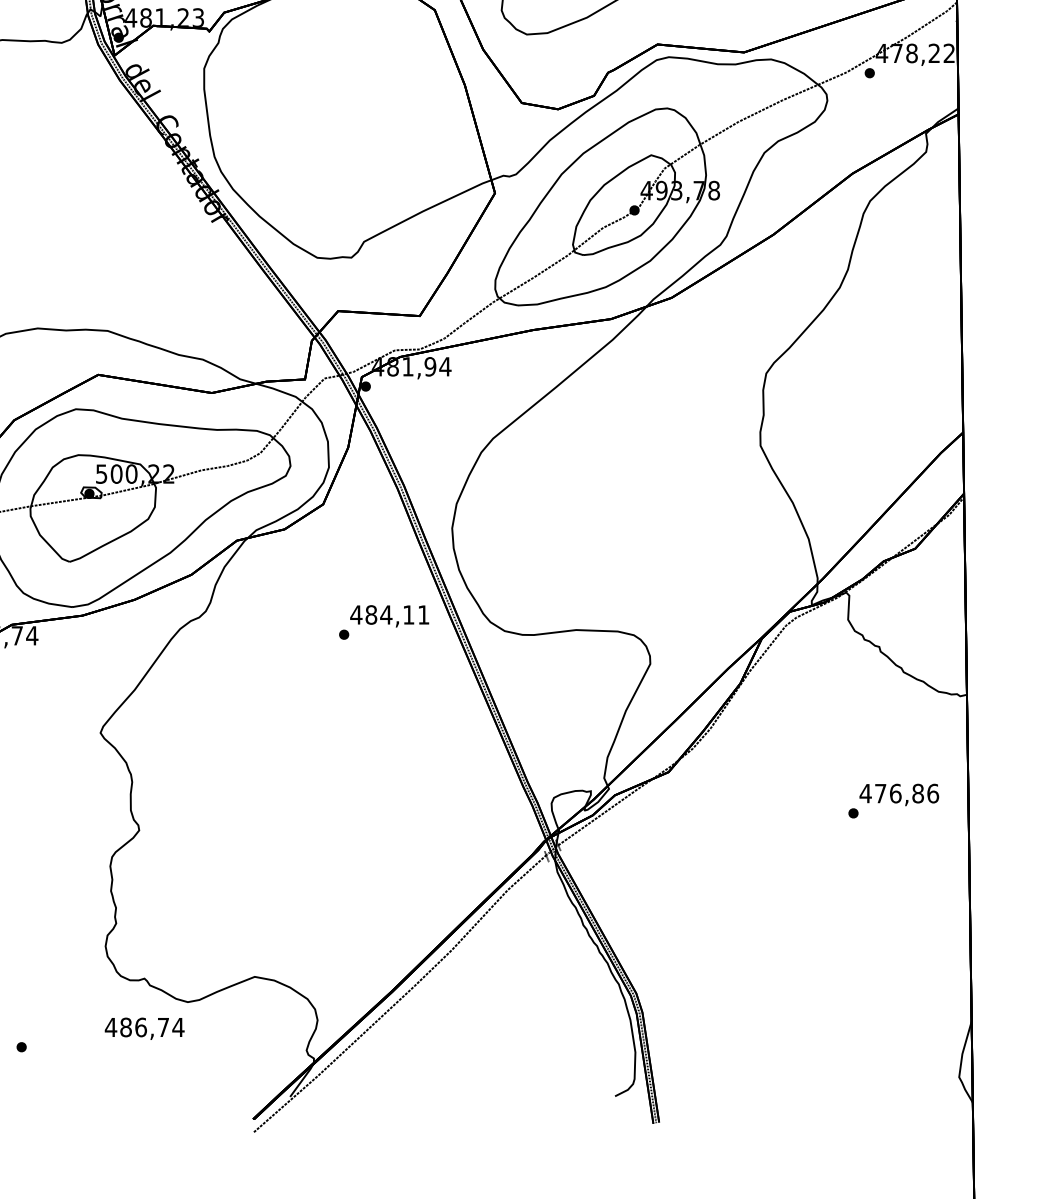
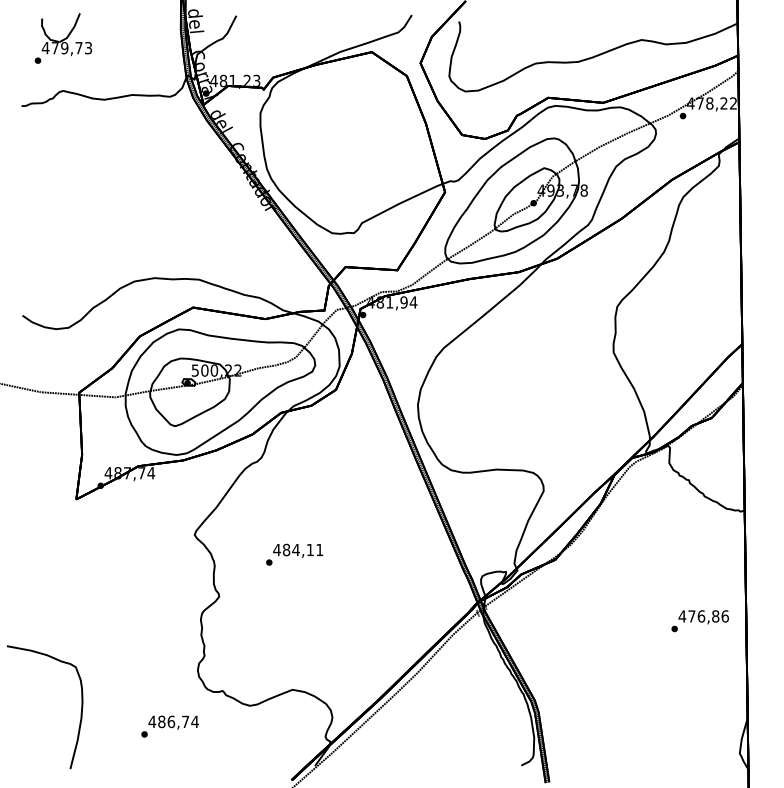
text: (383, 622) -> (294, 554), moved
text: (892, 801) -> (699, 621), moved
text: (144, 1028) -> (173, 722), moved

